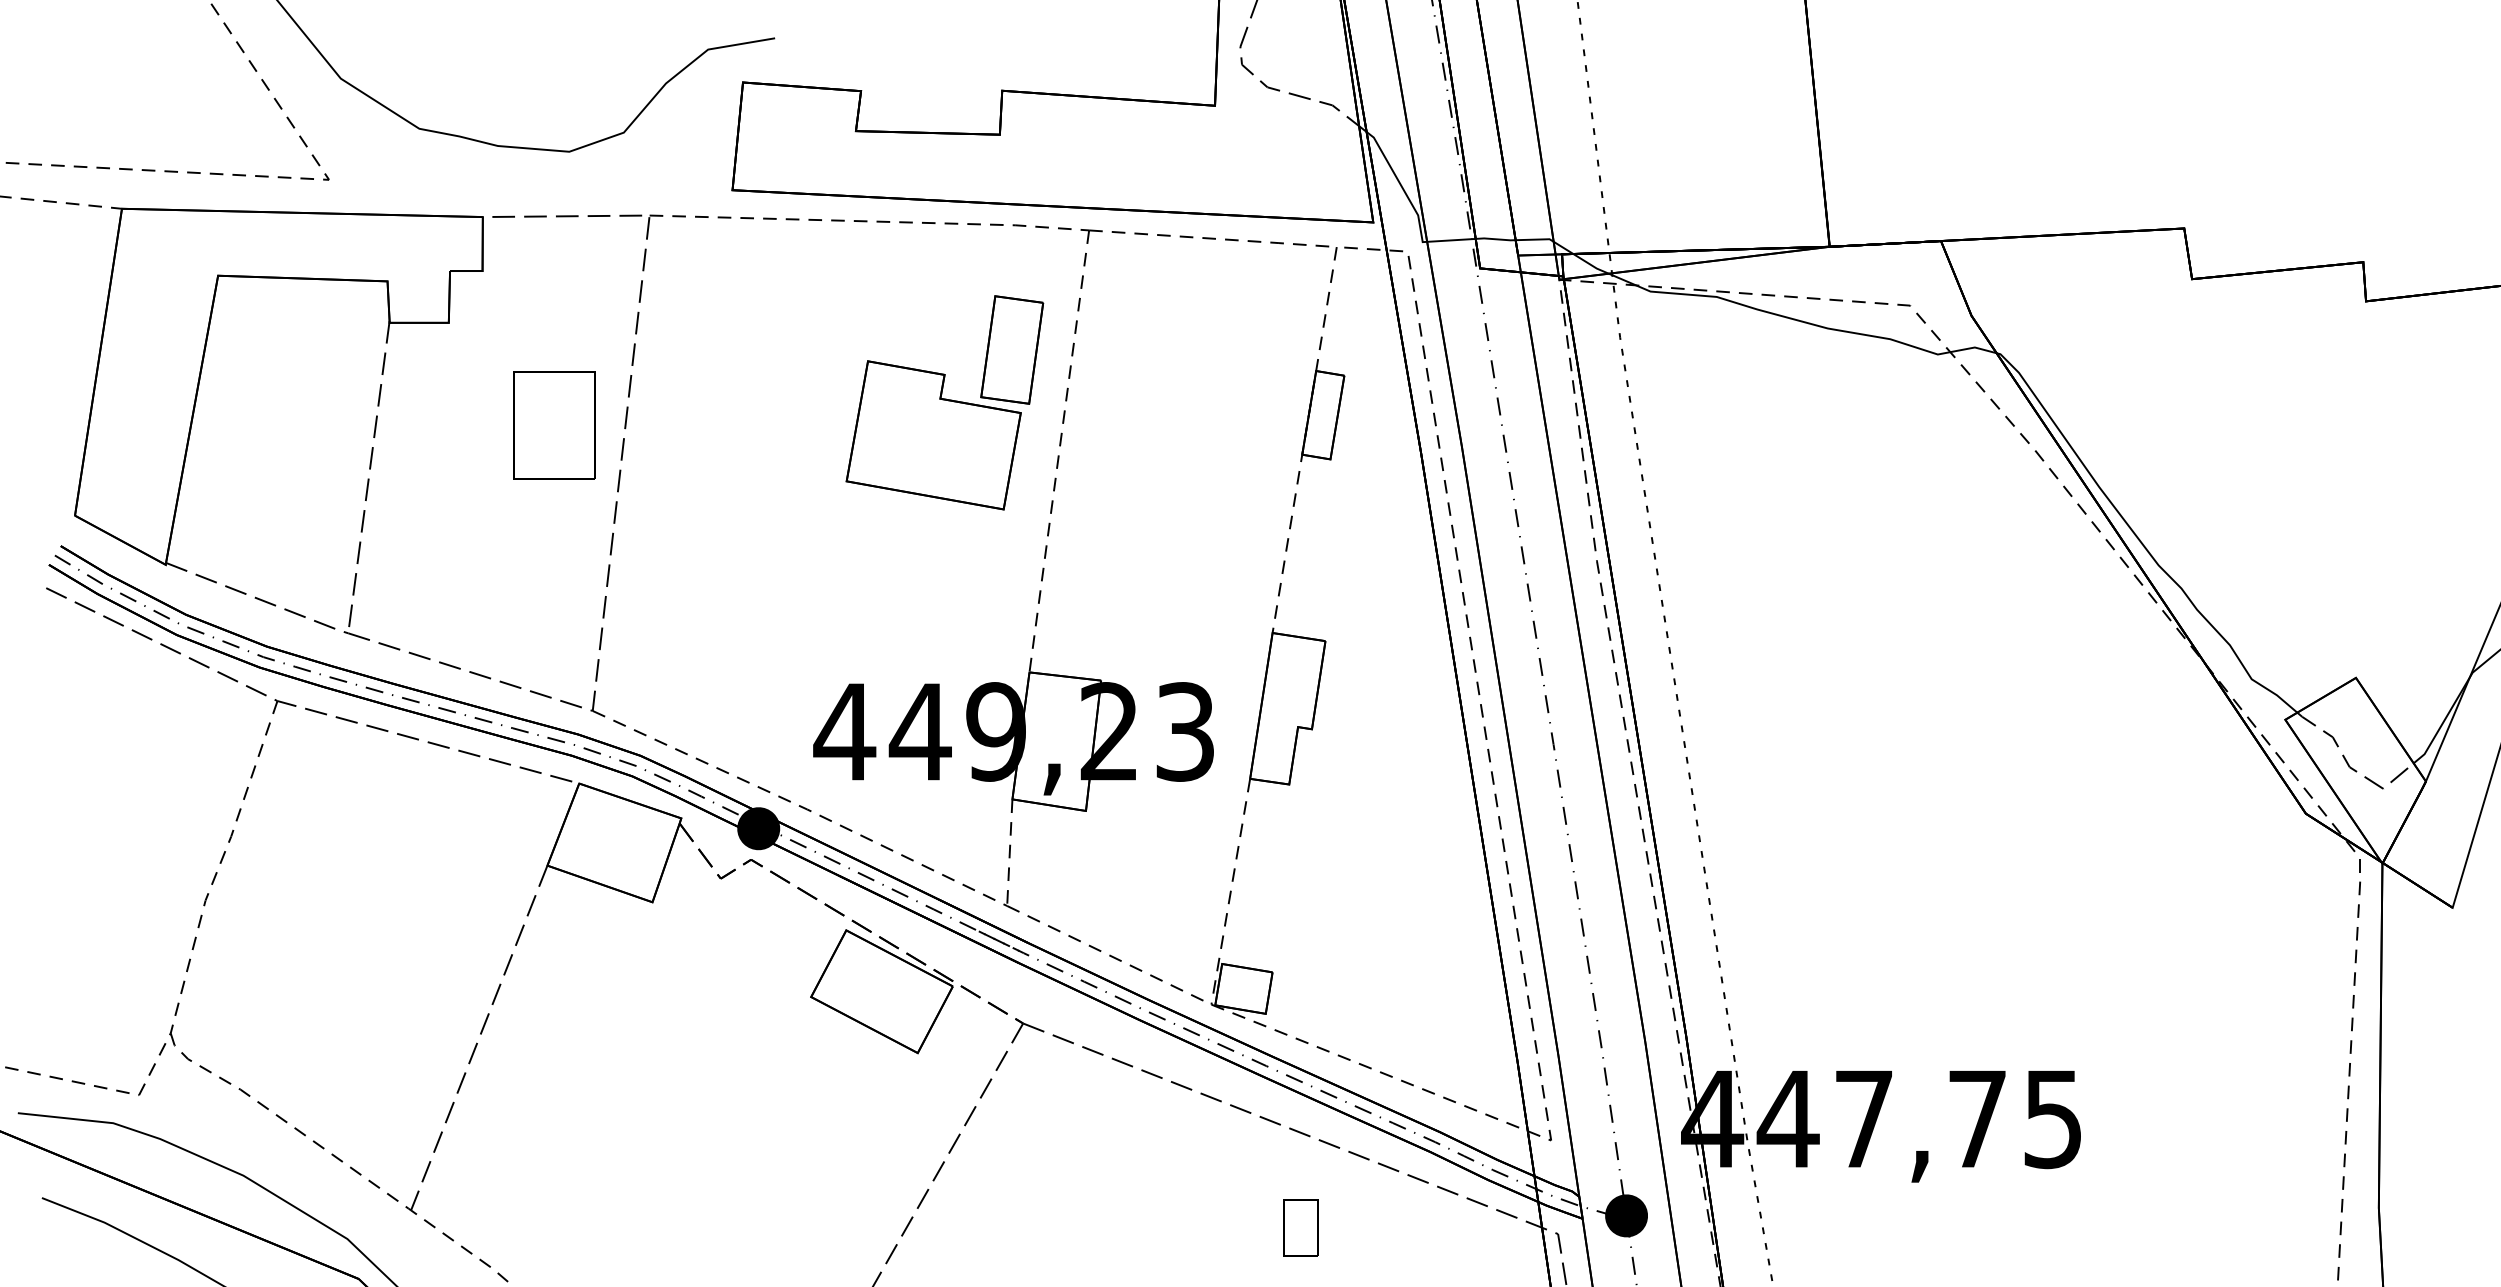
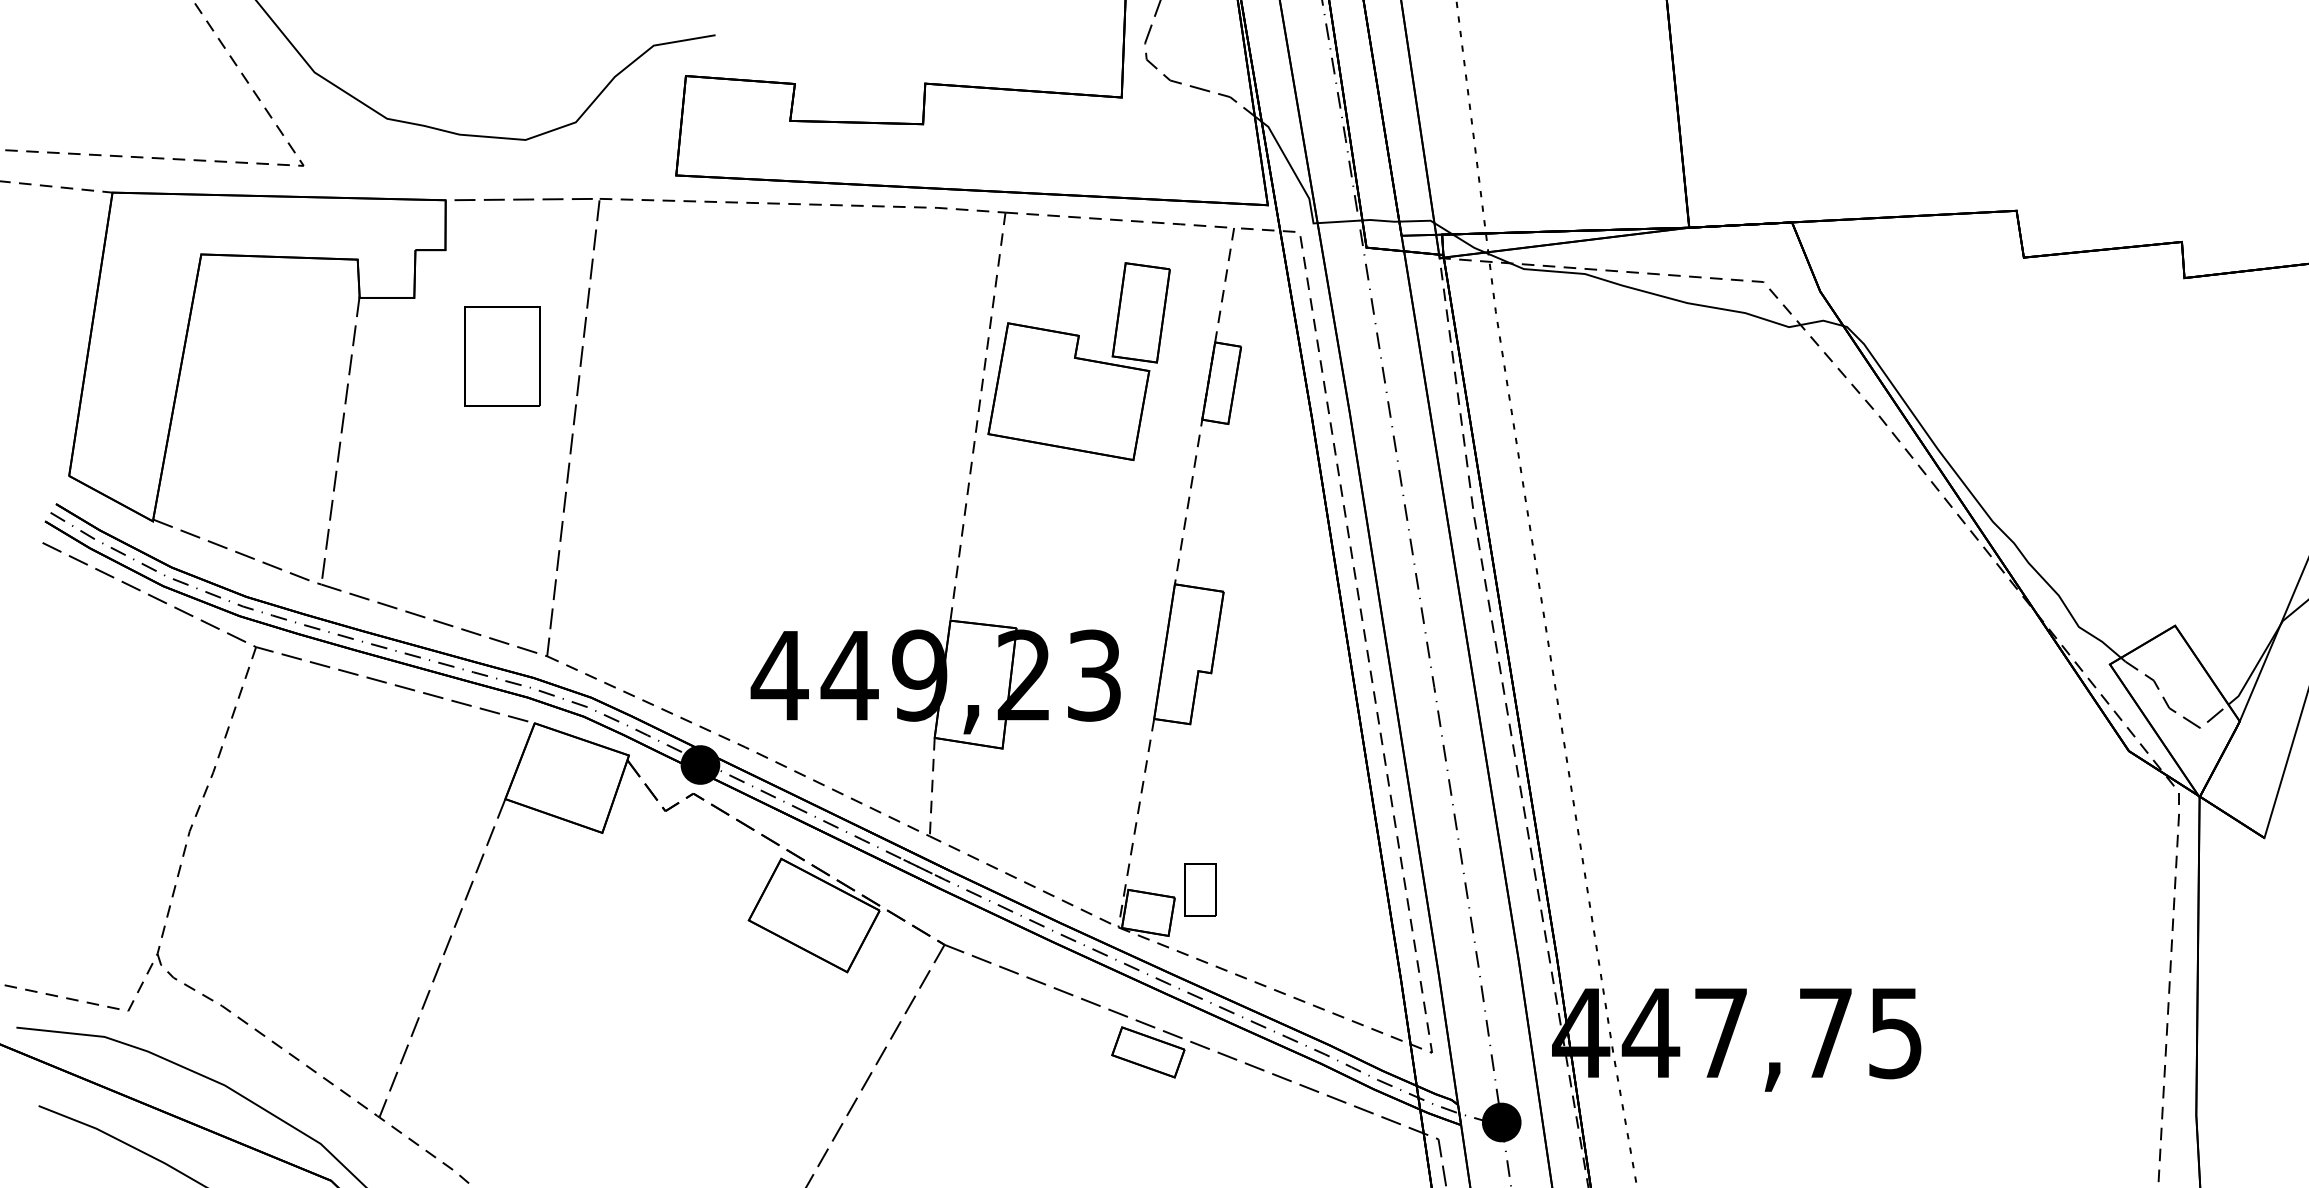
part: (944, 402) -> (1078, 361), moved
part: (554, 425) -> (502, 356), moved
part: (1243, 1139) -> (1148, 1051), added
part: (1300, 1227) -> (1200, 889), moved

